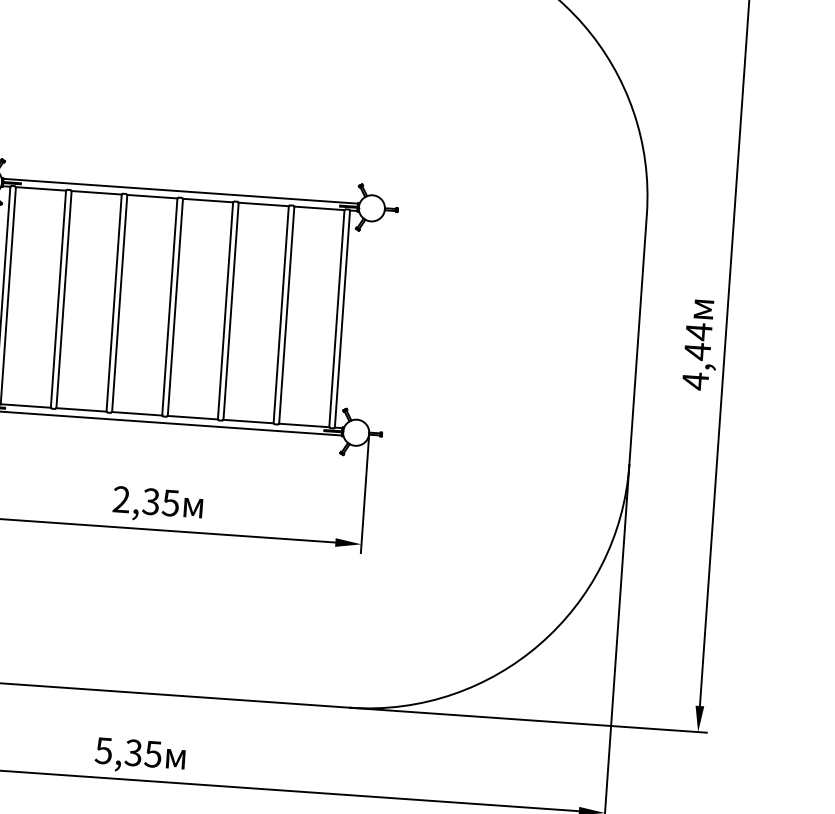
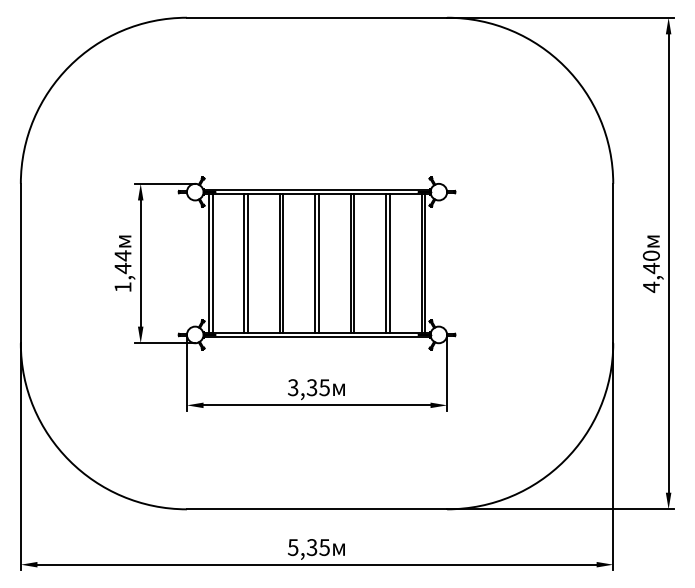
text: (697, 331) -> (650, 255), 4,44 -> 4,40
text: (121, 499) -> (293, 387), 2,35 -> 3,35

